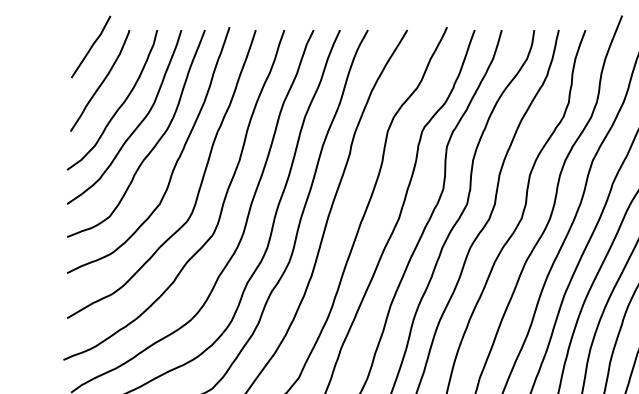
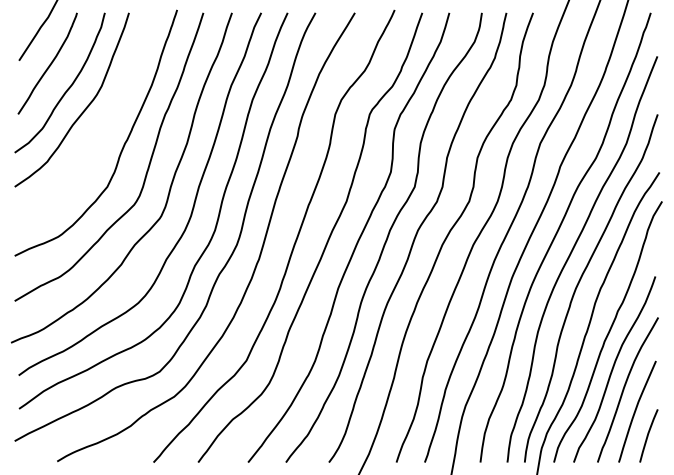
curve: (153, 145) -> (101, 128), removed

